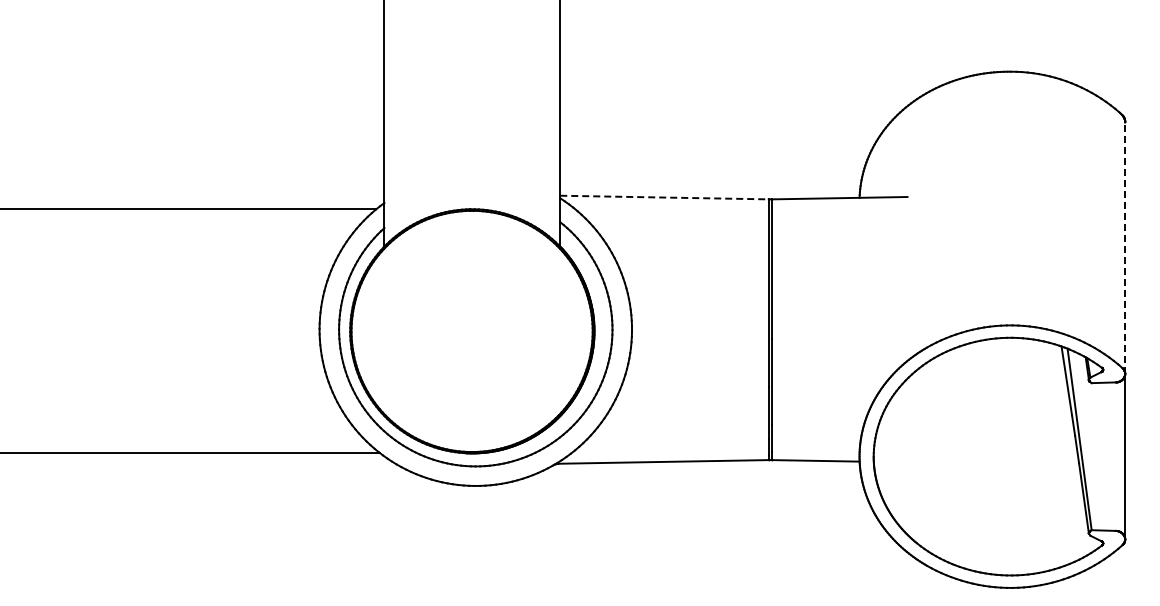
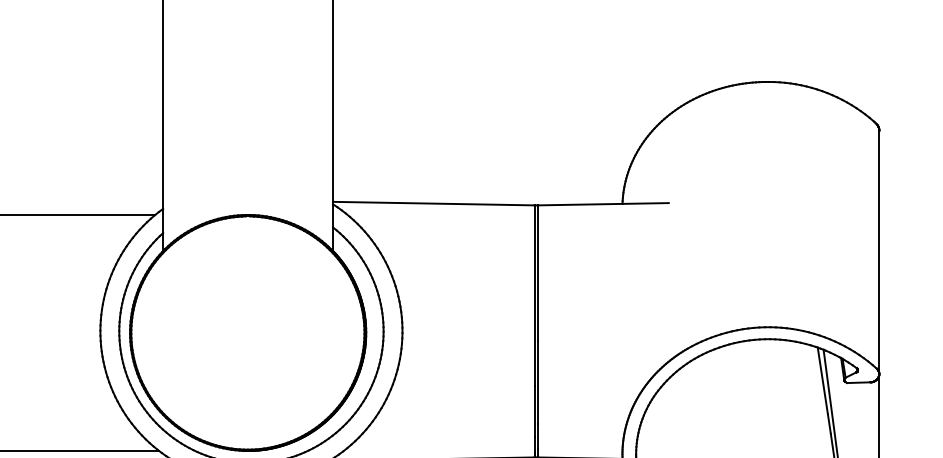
line: (664, 197) -> (433, 203), dashed -> solid
line: (1125, 248) -> (879, 252), dashed -> solid

